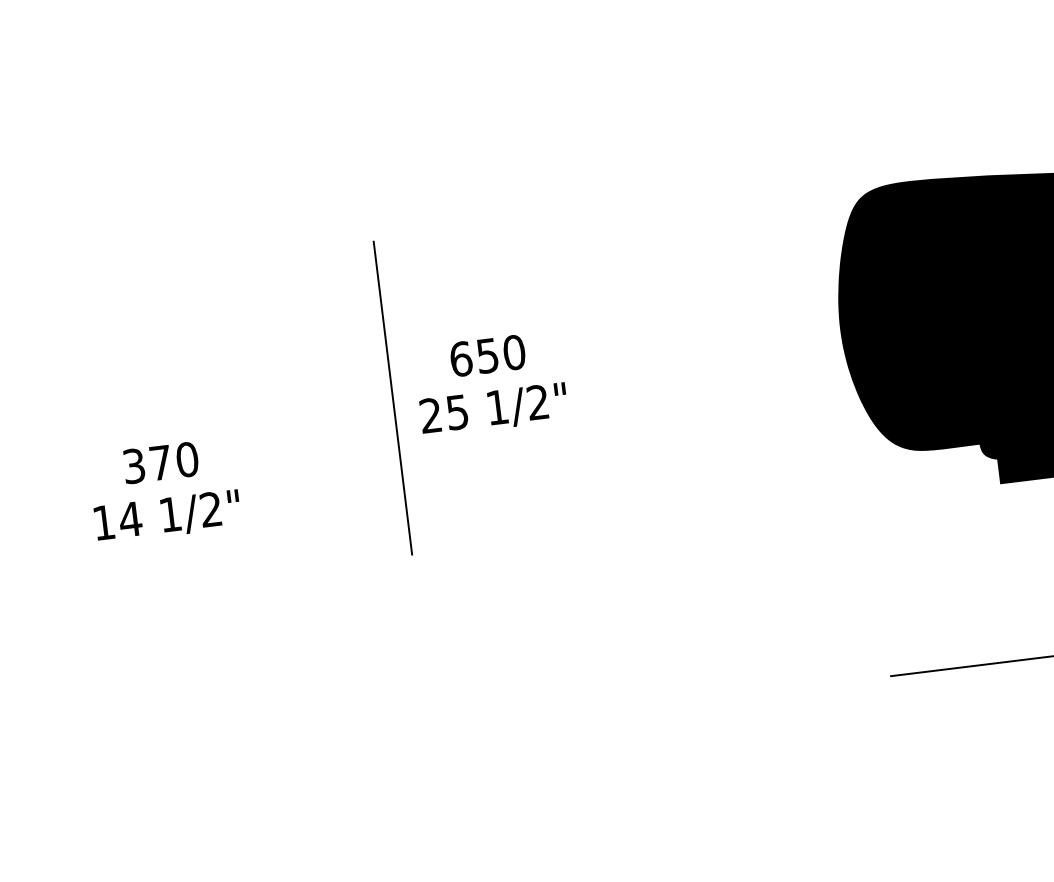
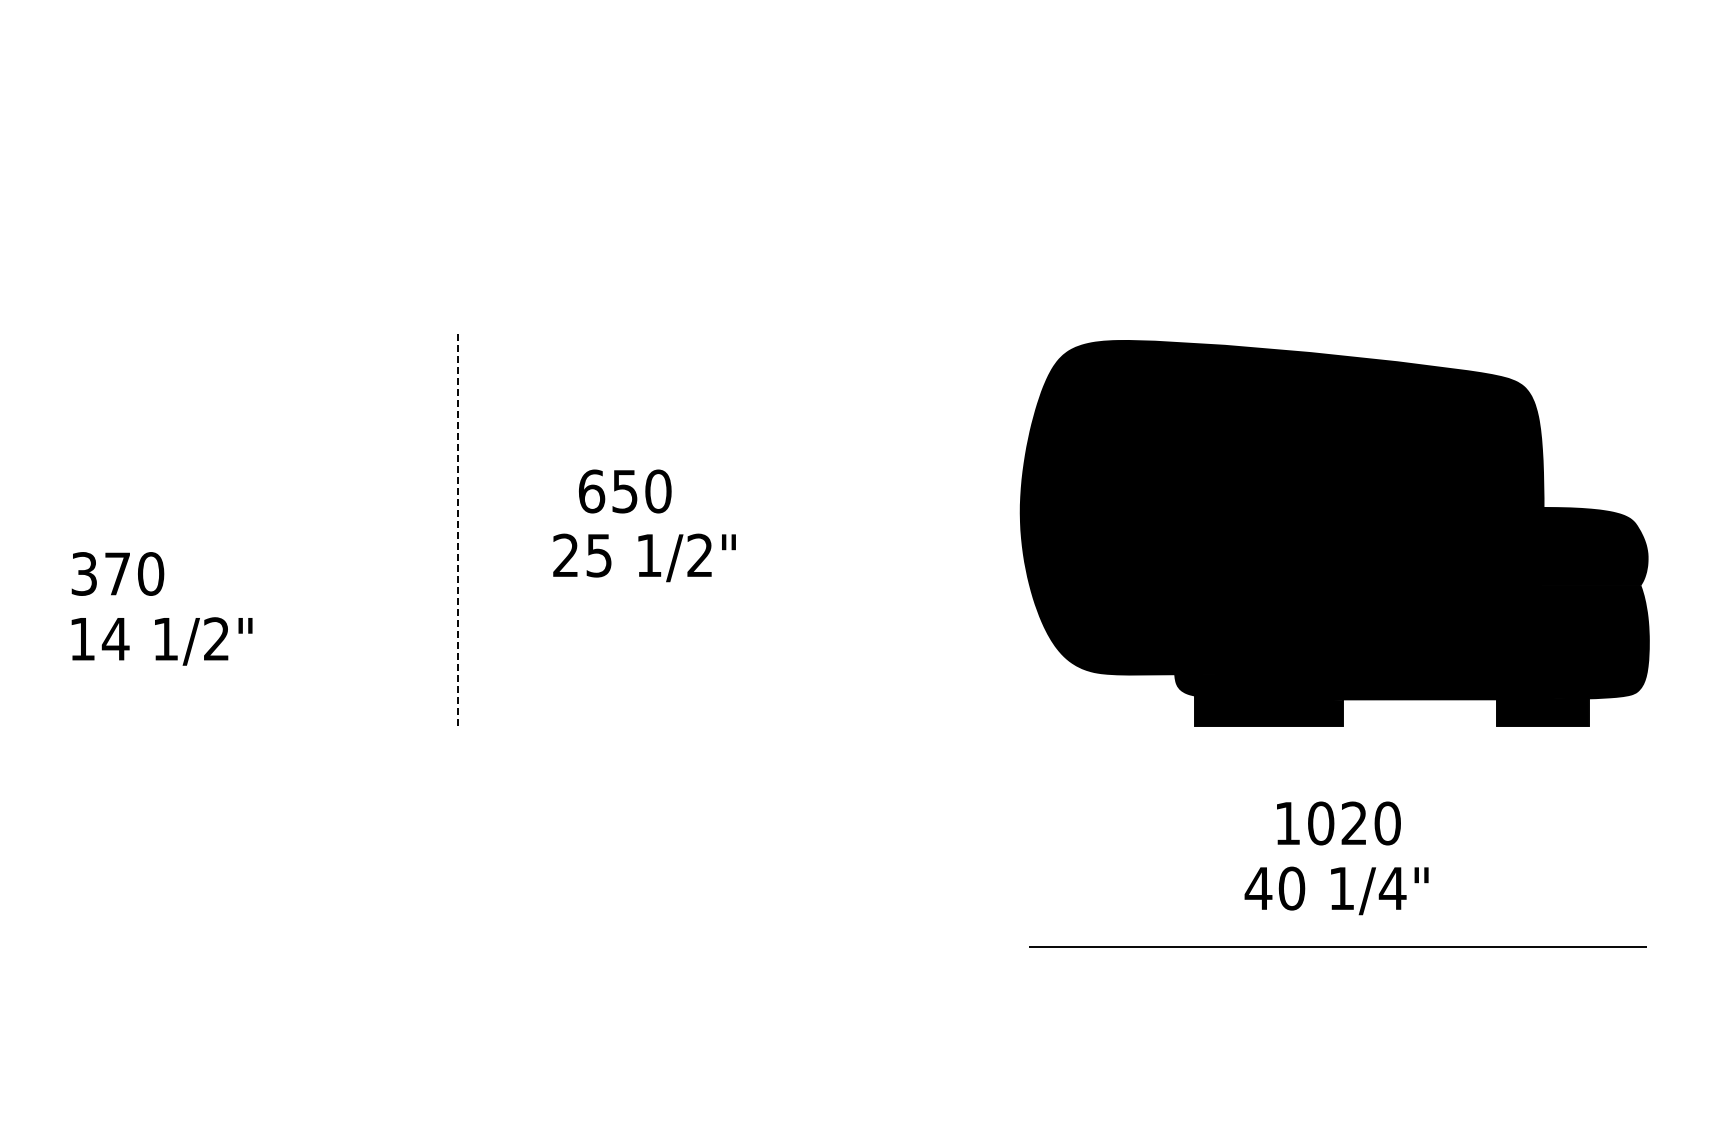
text: (488, 355) -> (625, 491), moved
line: (392, 397) -> (457, 528), solid -> dashed
text: (493, 409) -> (644, 557), moved
text: (160, 462) -> (117, 573), moved

